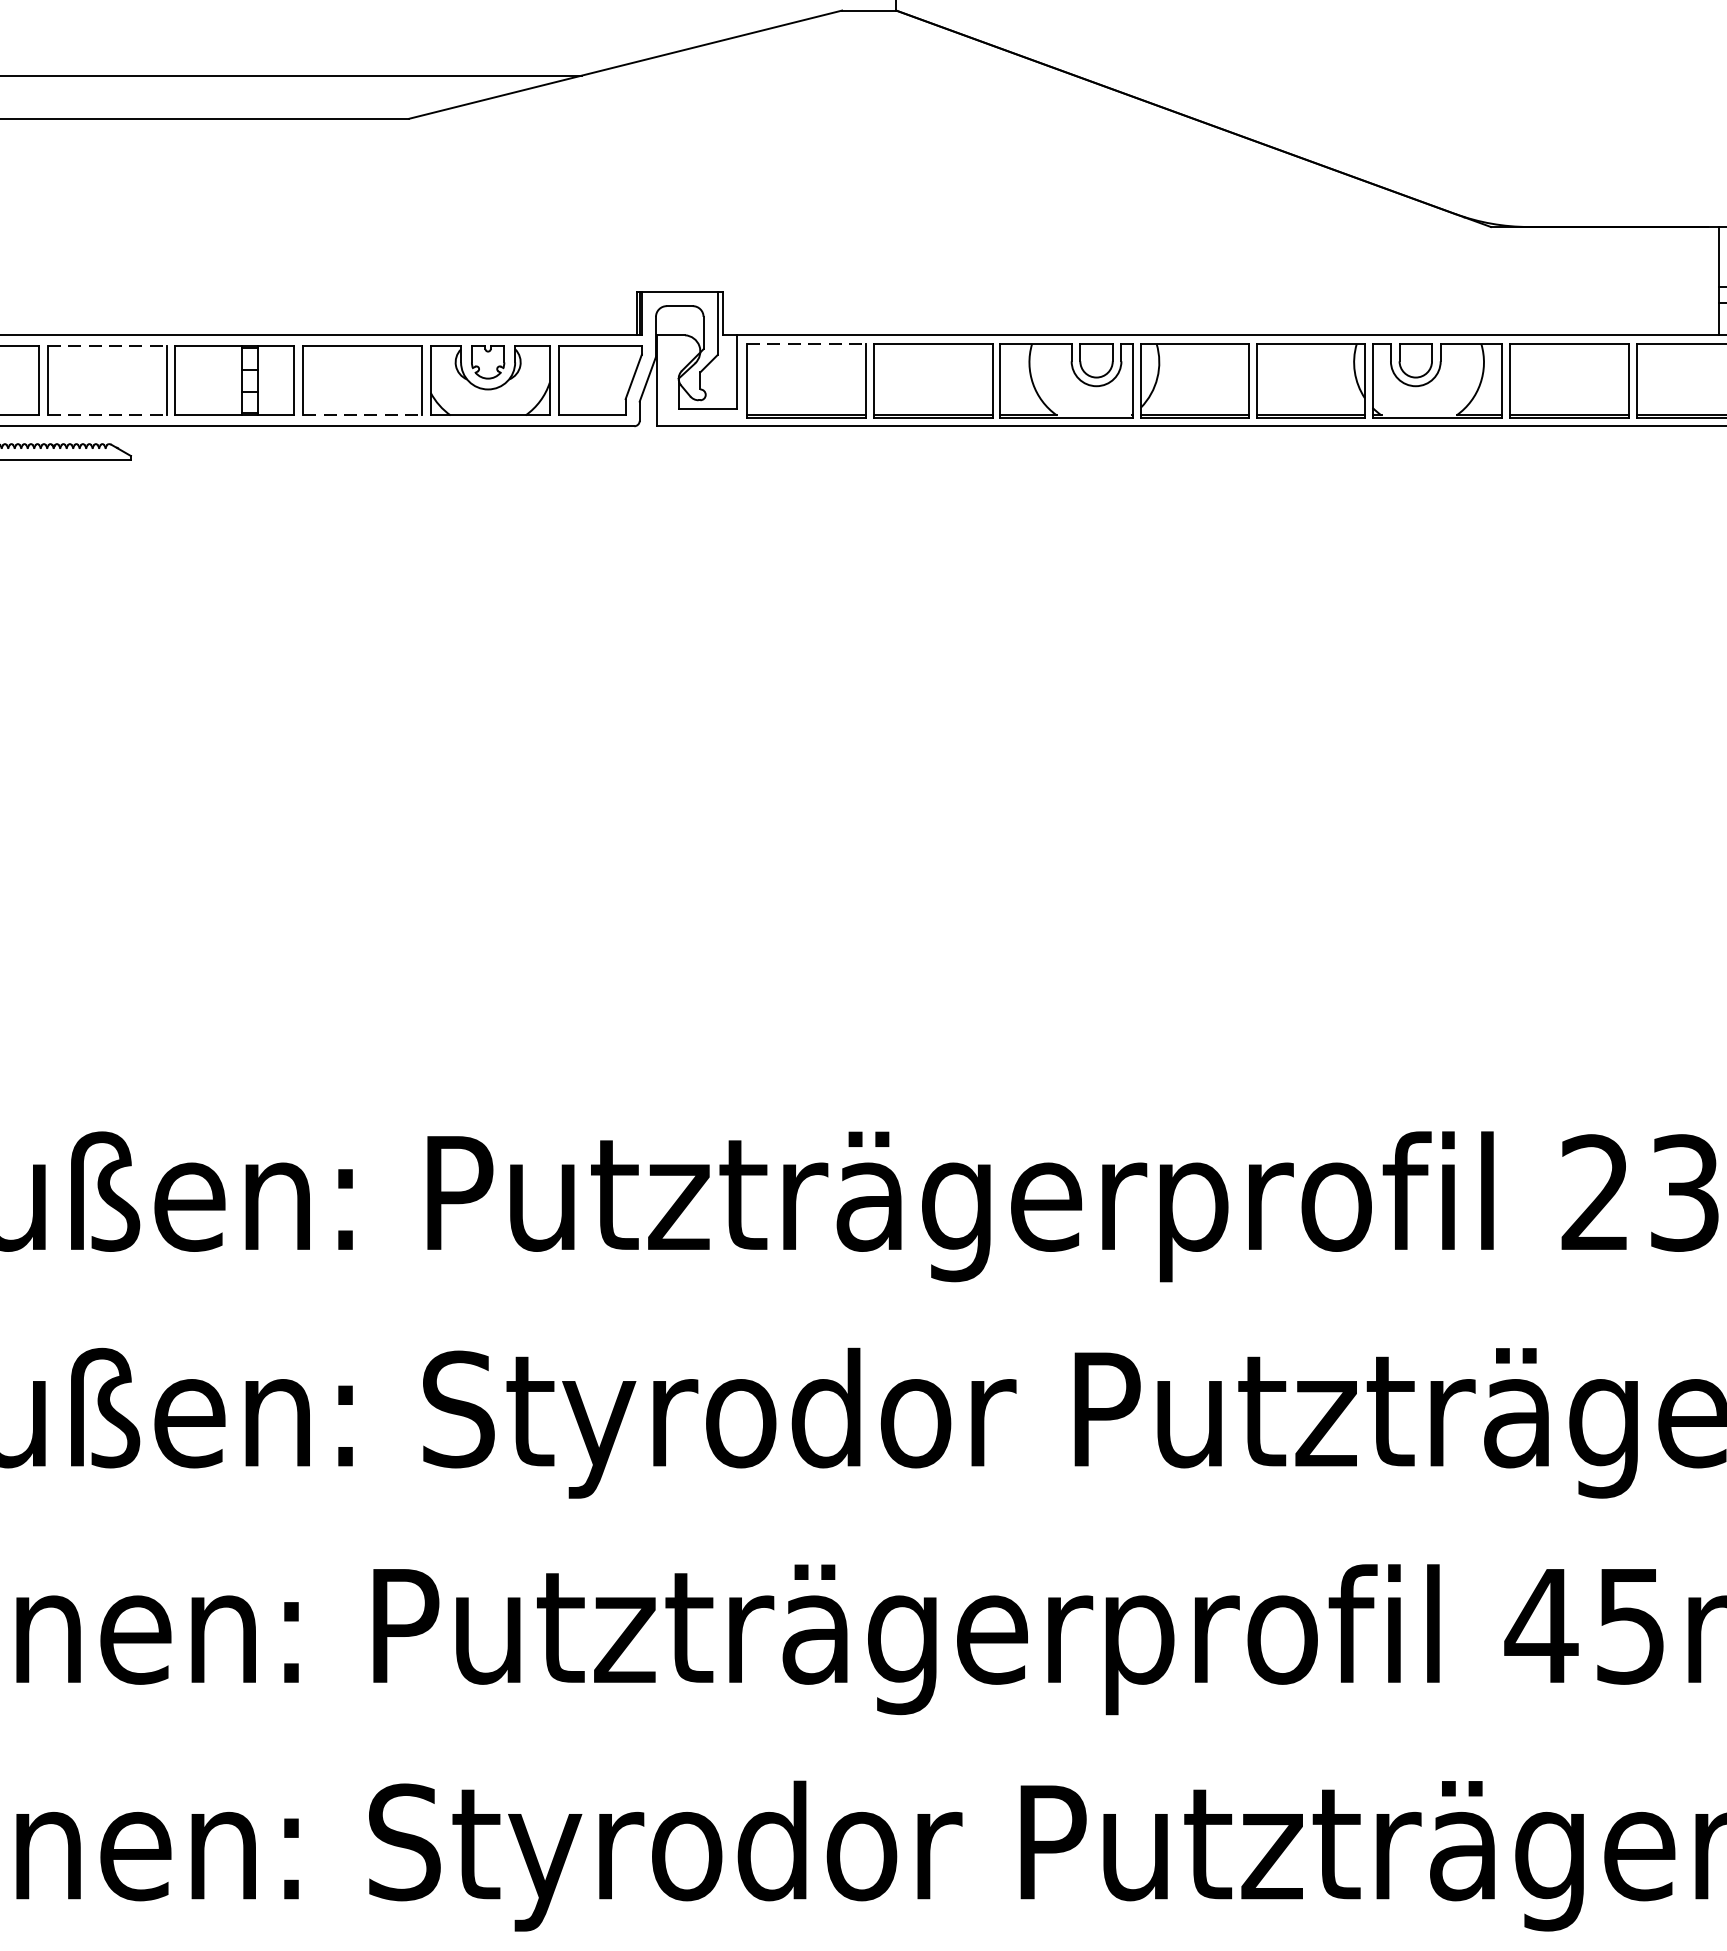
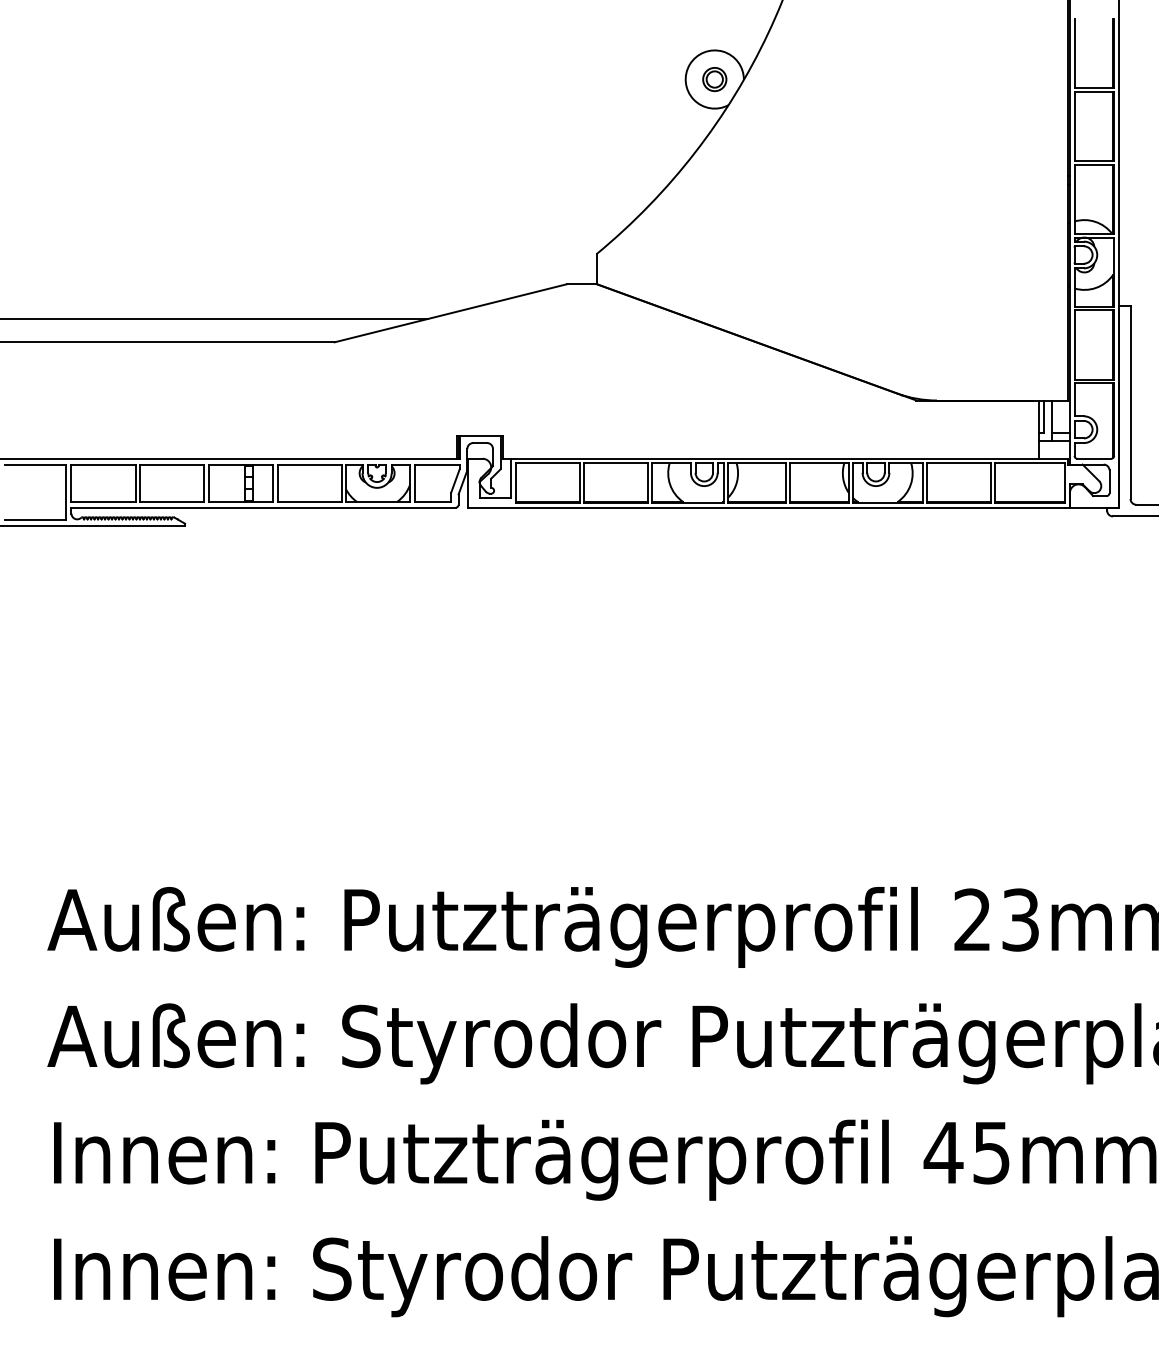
line: (806, 344) -> (548, 463), dashed -> solid
line: (107, 345) -> (172, 464), dashed -> solid
line: (107, 414) -> (172, 501), dashed -> solid
line: (364, 414) -> (310, 501), dashed -> solid

